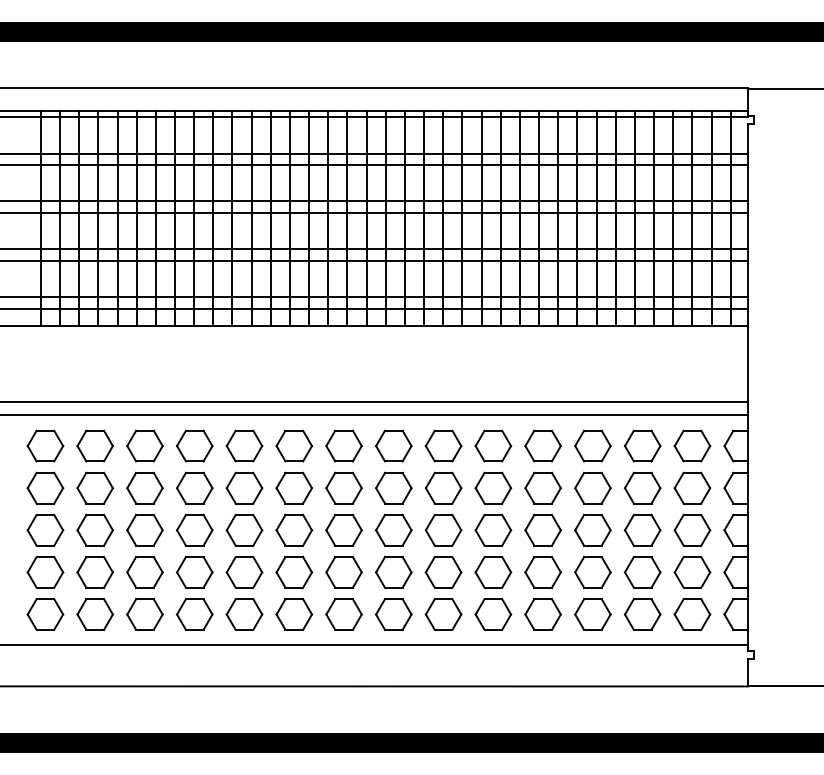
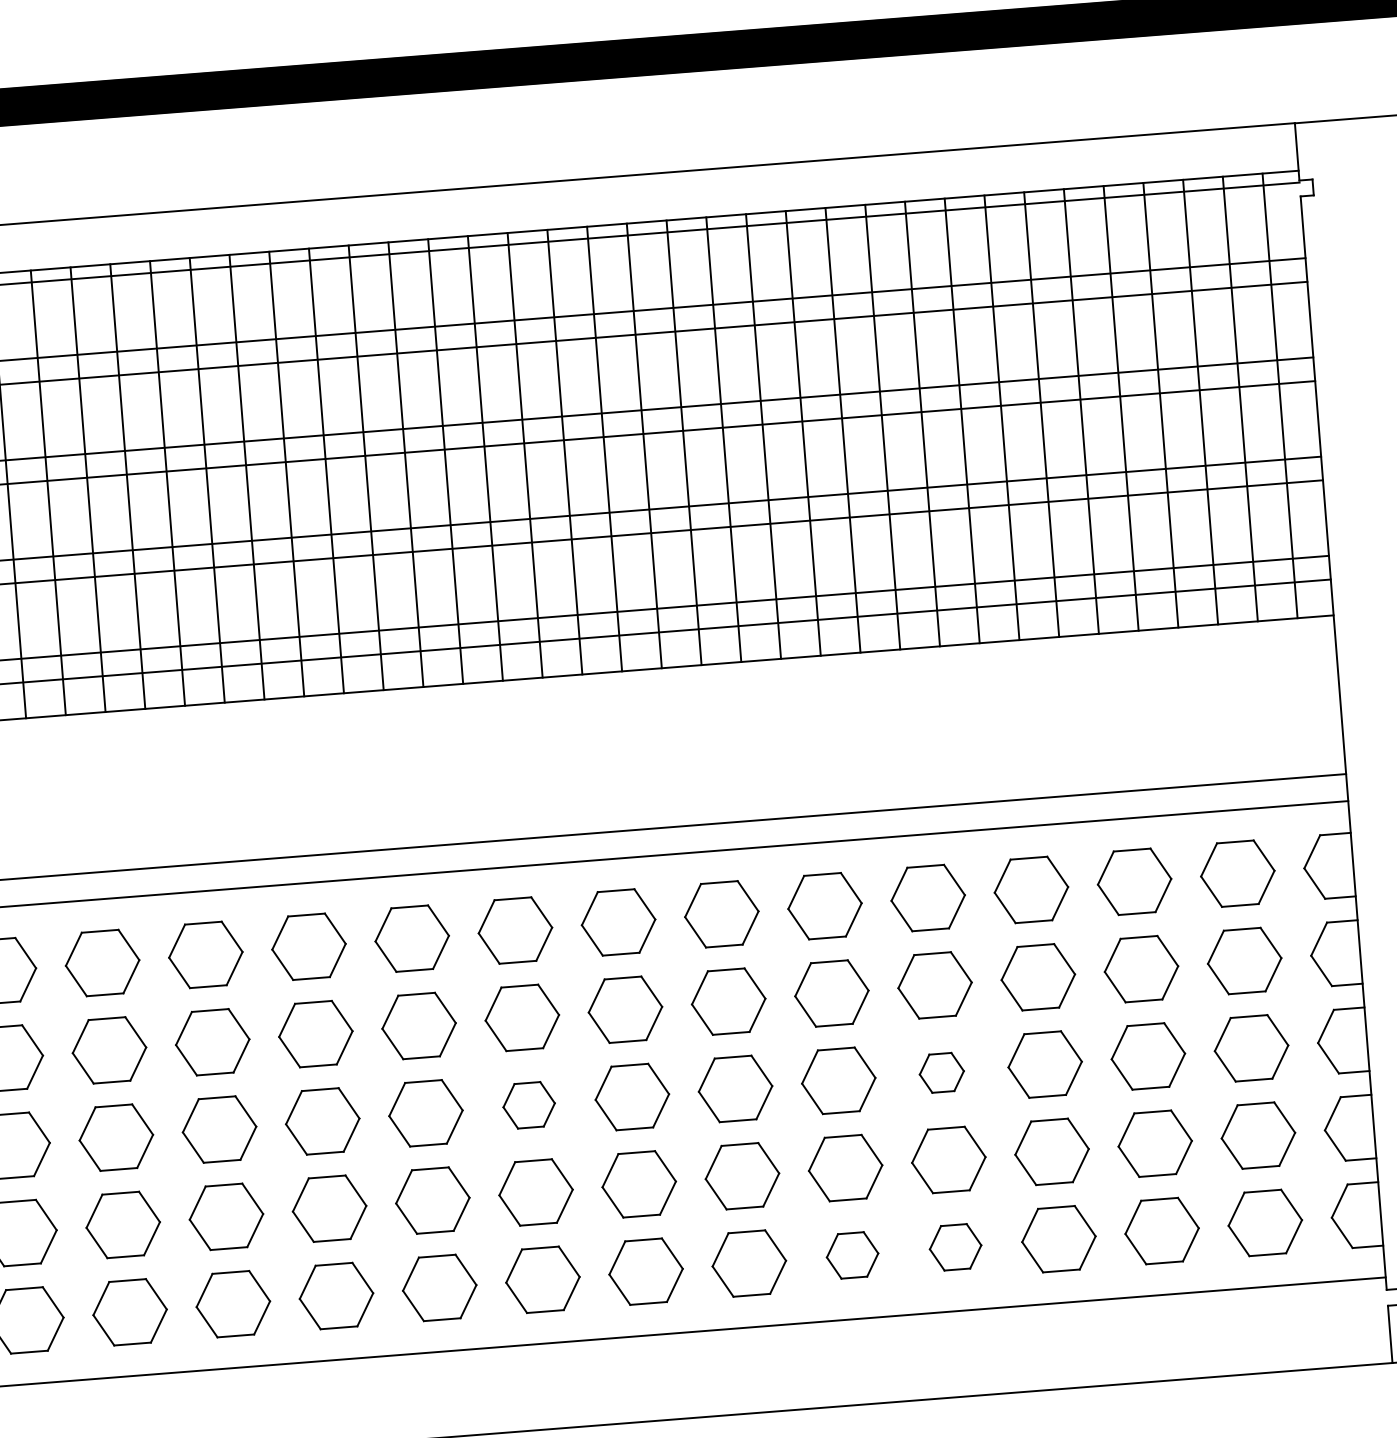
part: (343, 530) -> (528, 1105), size x0.7
part: (542, 530) -> (940, 1073), size x0.6
part: (493, 614) -> (852, 1255), size x0.7
part: (542, 614) -> (954, 1247), size x0.7

